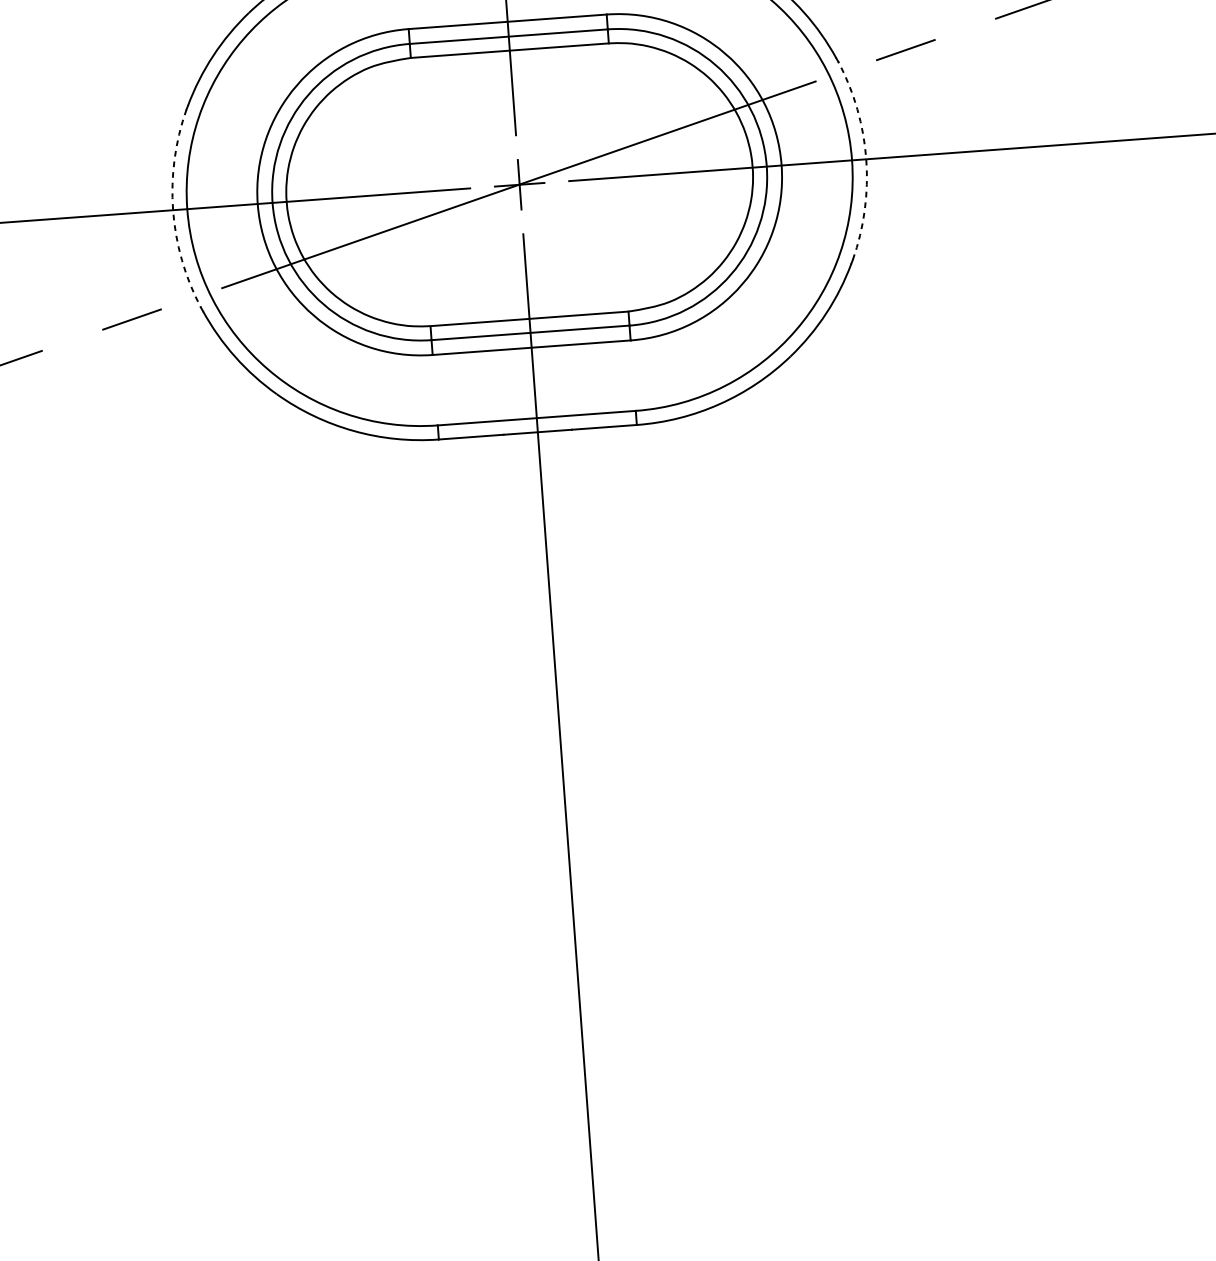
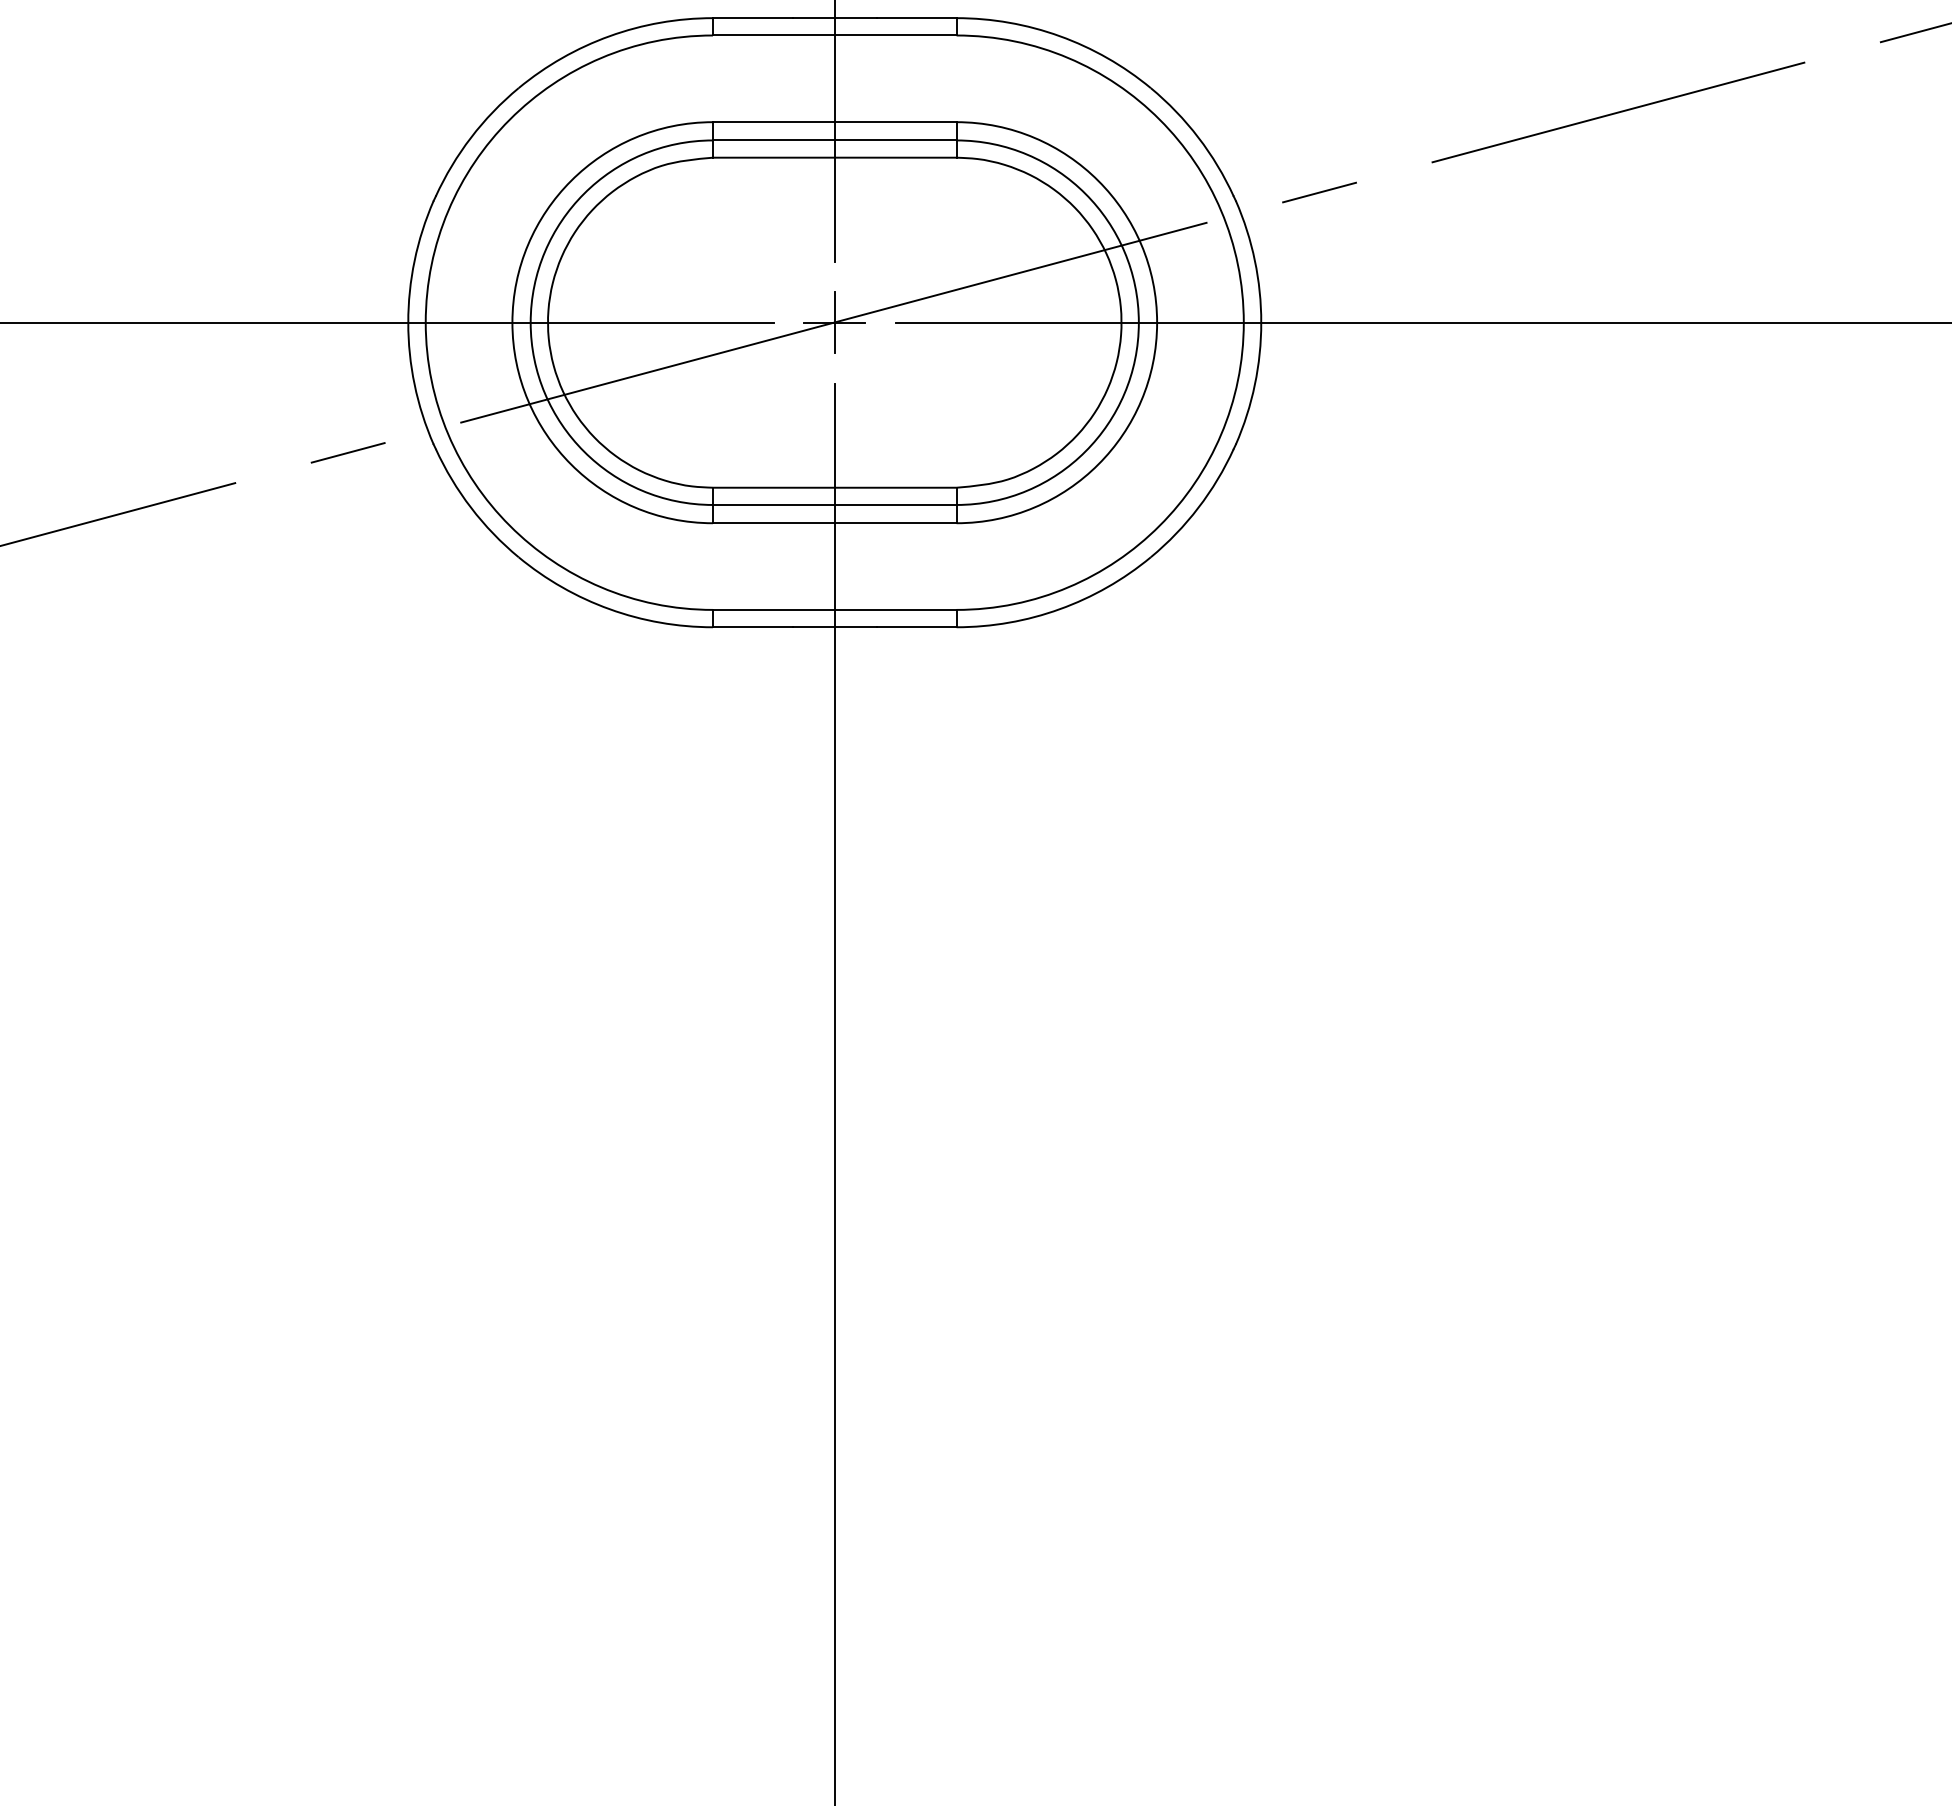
arc: (866, 159) -> (1261, 322), dashed -> solid
arc: (173, 210) -> (408, 322), dashed -> solid

